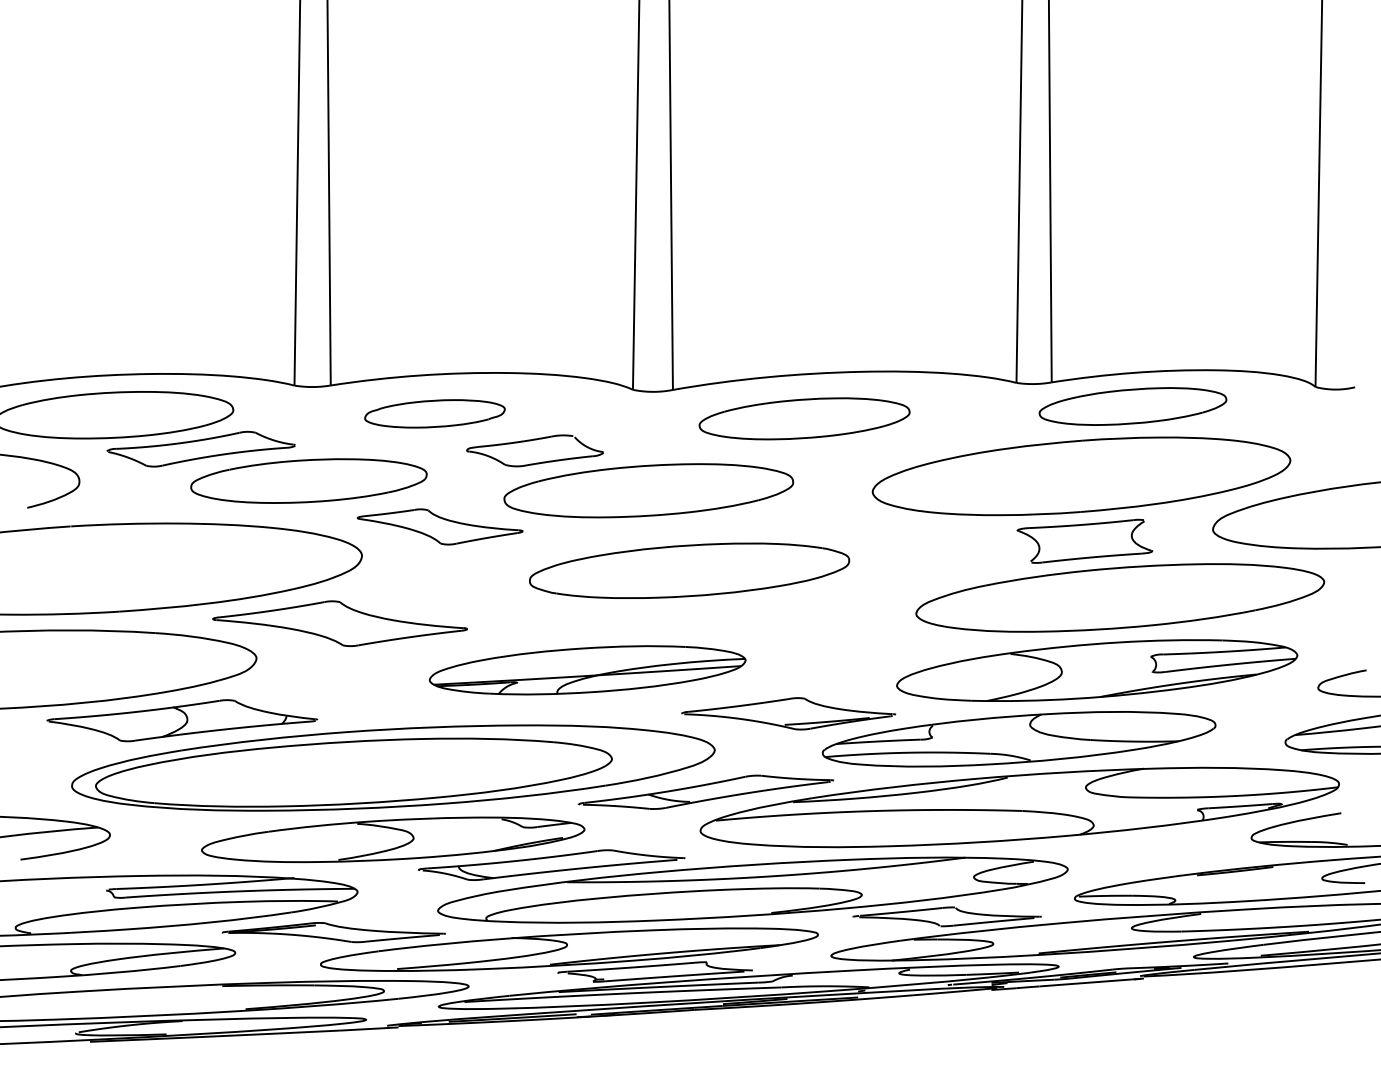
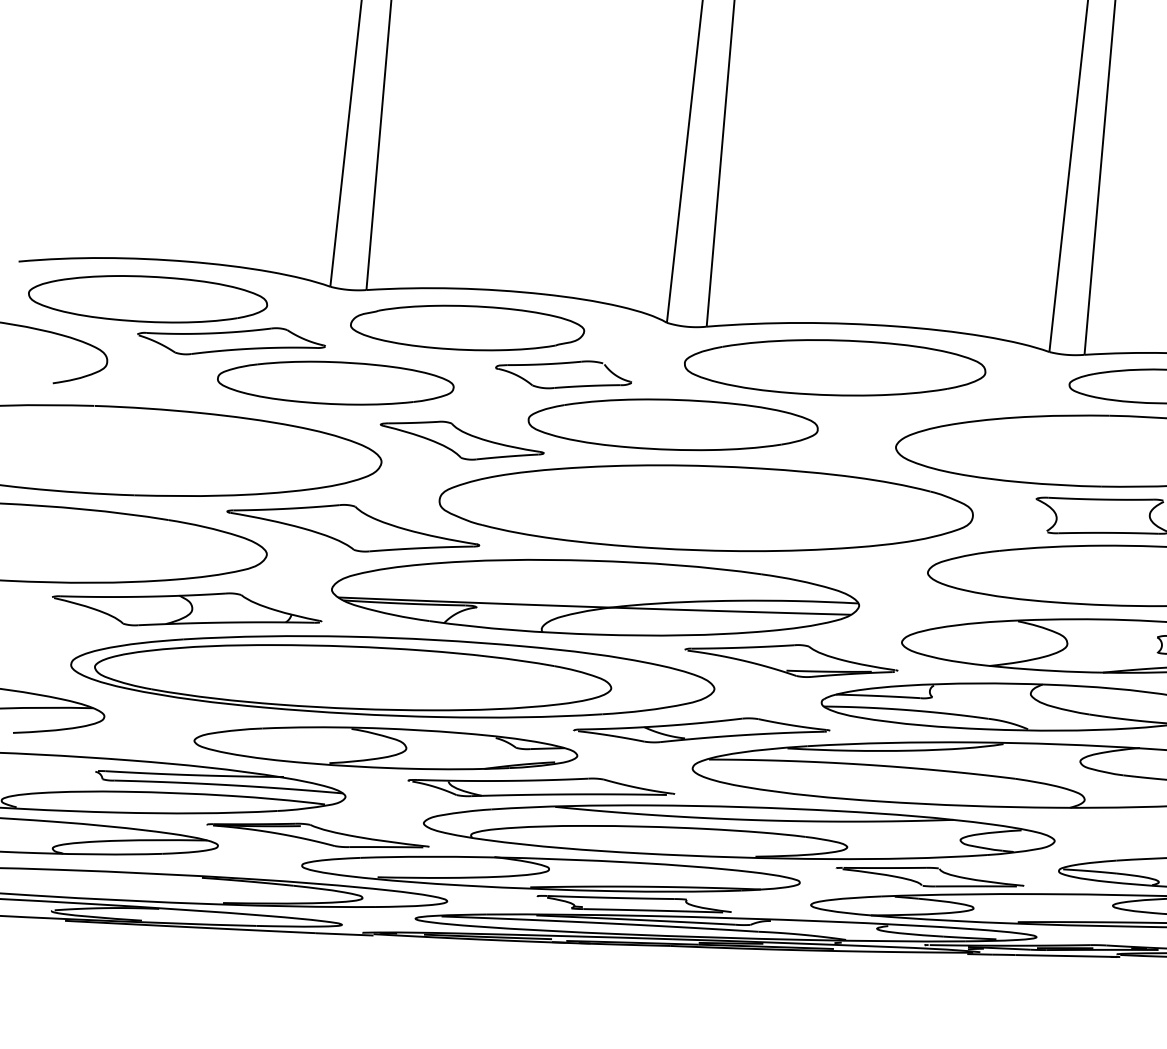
part: (434, 413) -> (467, 327), size x1.67
part: (804, 418) -> (835, 367), size x1.43
part: (689, 570) -> (706, 508), size x1.67
part: (587, 670) -> (595, 597), size x1.67

